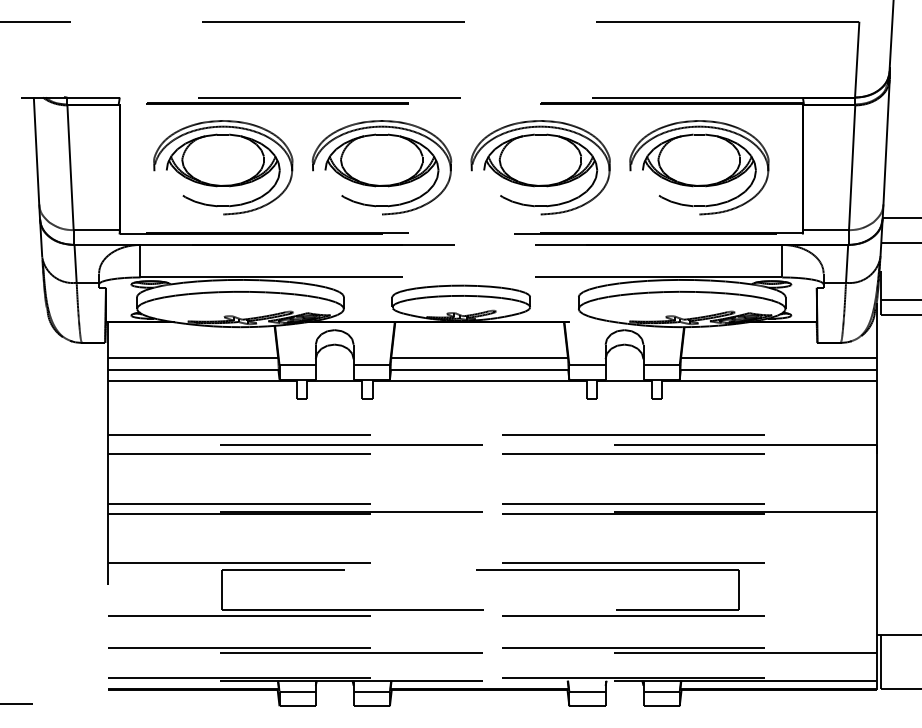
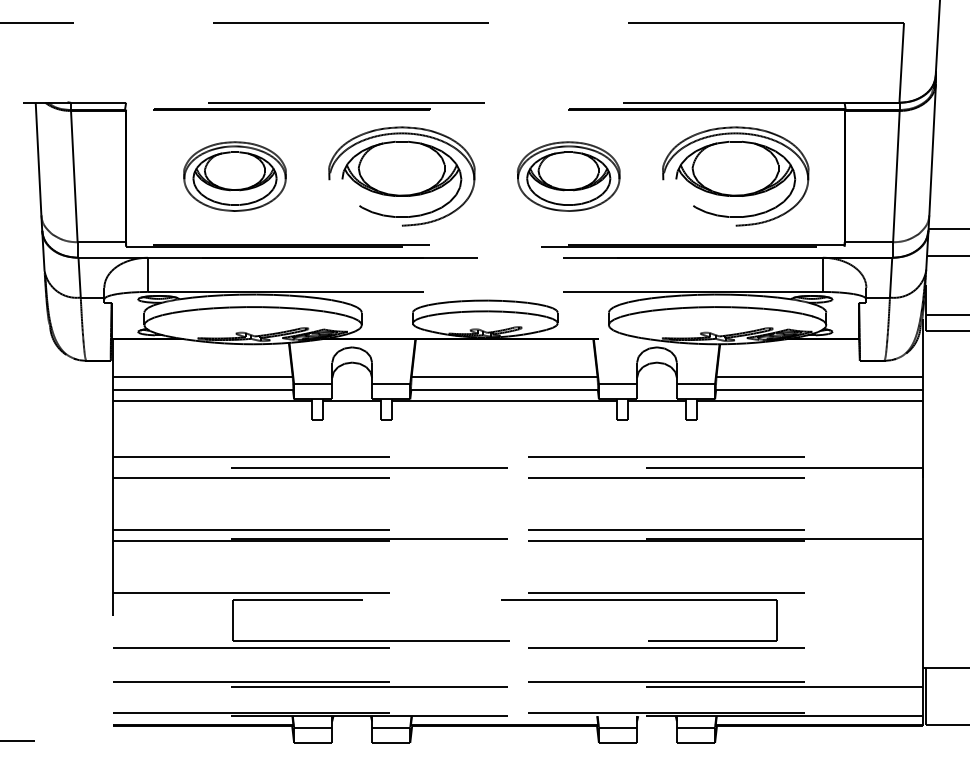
part: (223, 167) -> (235, 176), size x0.7
part: (540, 167) -> (568, 176), size x0.7

